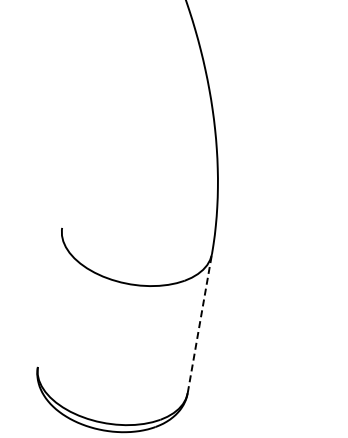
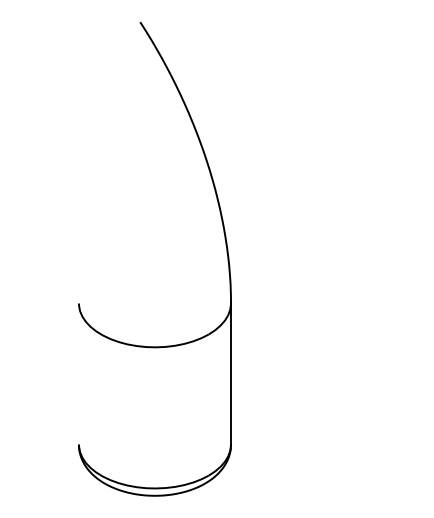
line: (200, 324) -> (231, 374), dashed -> solid

